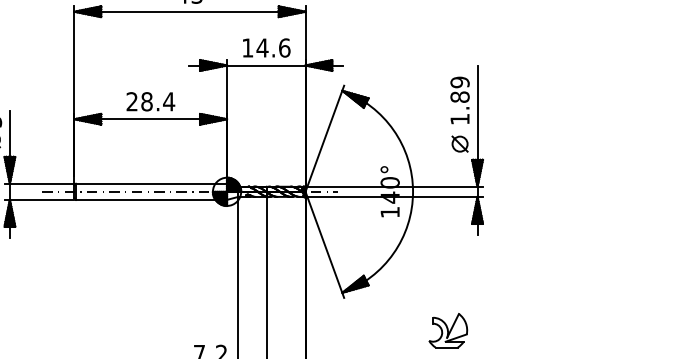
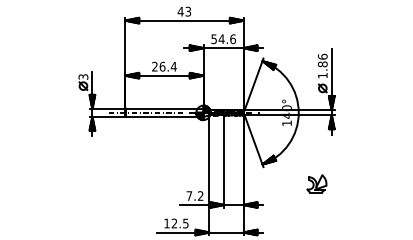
text: (246, 48) -> (213, 39), 14.6 -> 54.6
text: (459, 81) -> (322, 56), 1.89 -> 1.86
text: (146, 101) -> (162, 66), 28.4 -> 26.4

